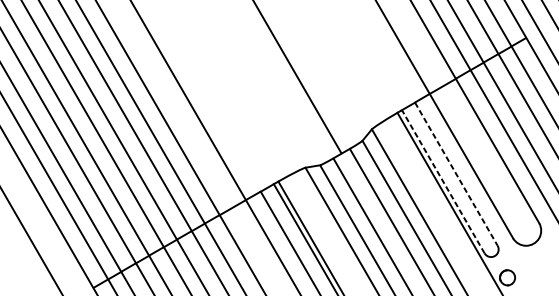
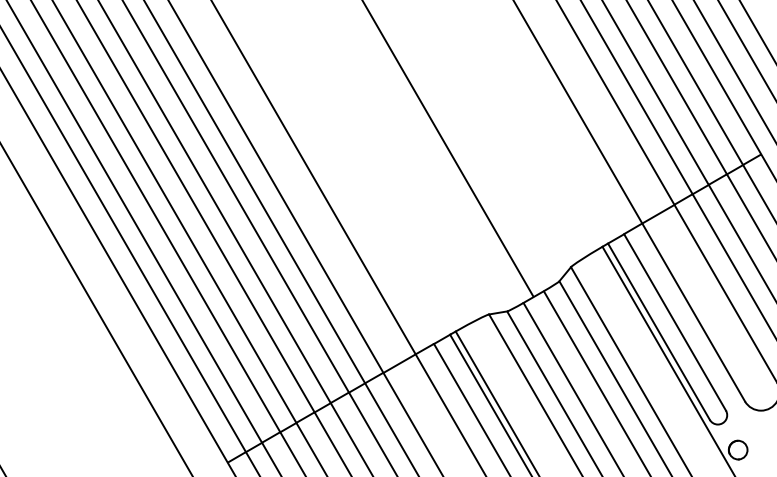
line: (456, 174) -> (675, 322), dashed -> solid
line: (442, 181) -> (658, 331), dashed -> solid

